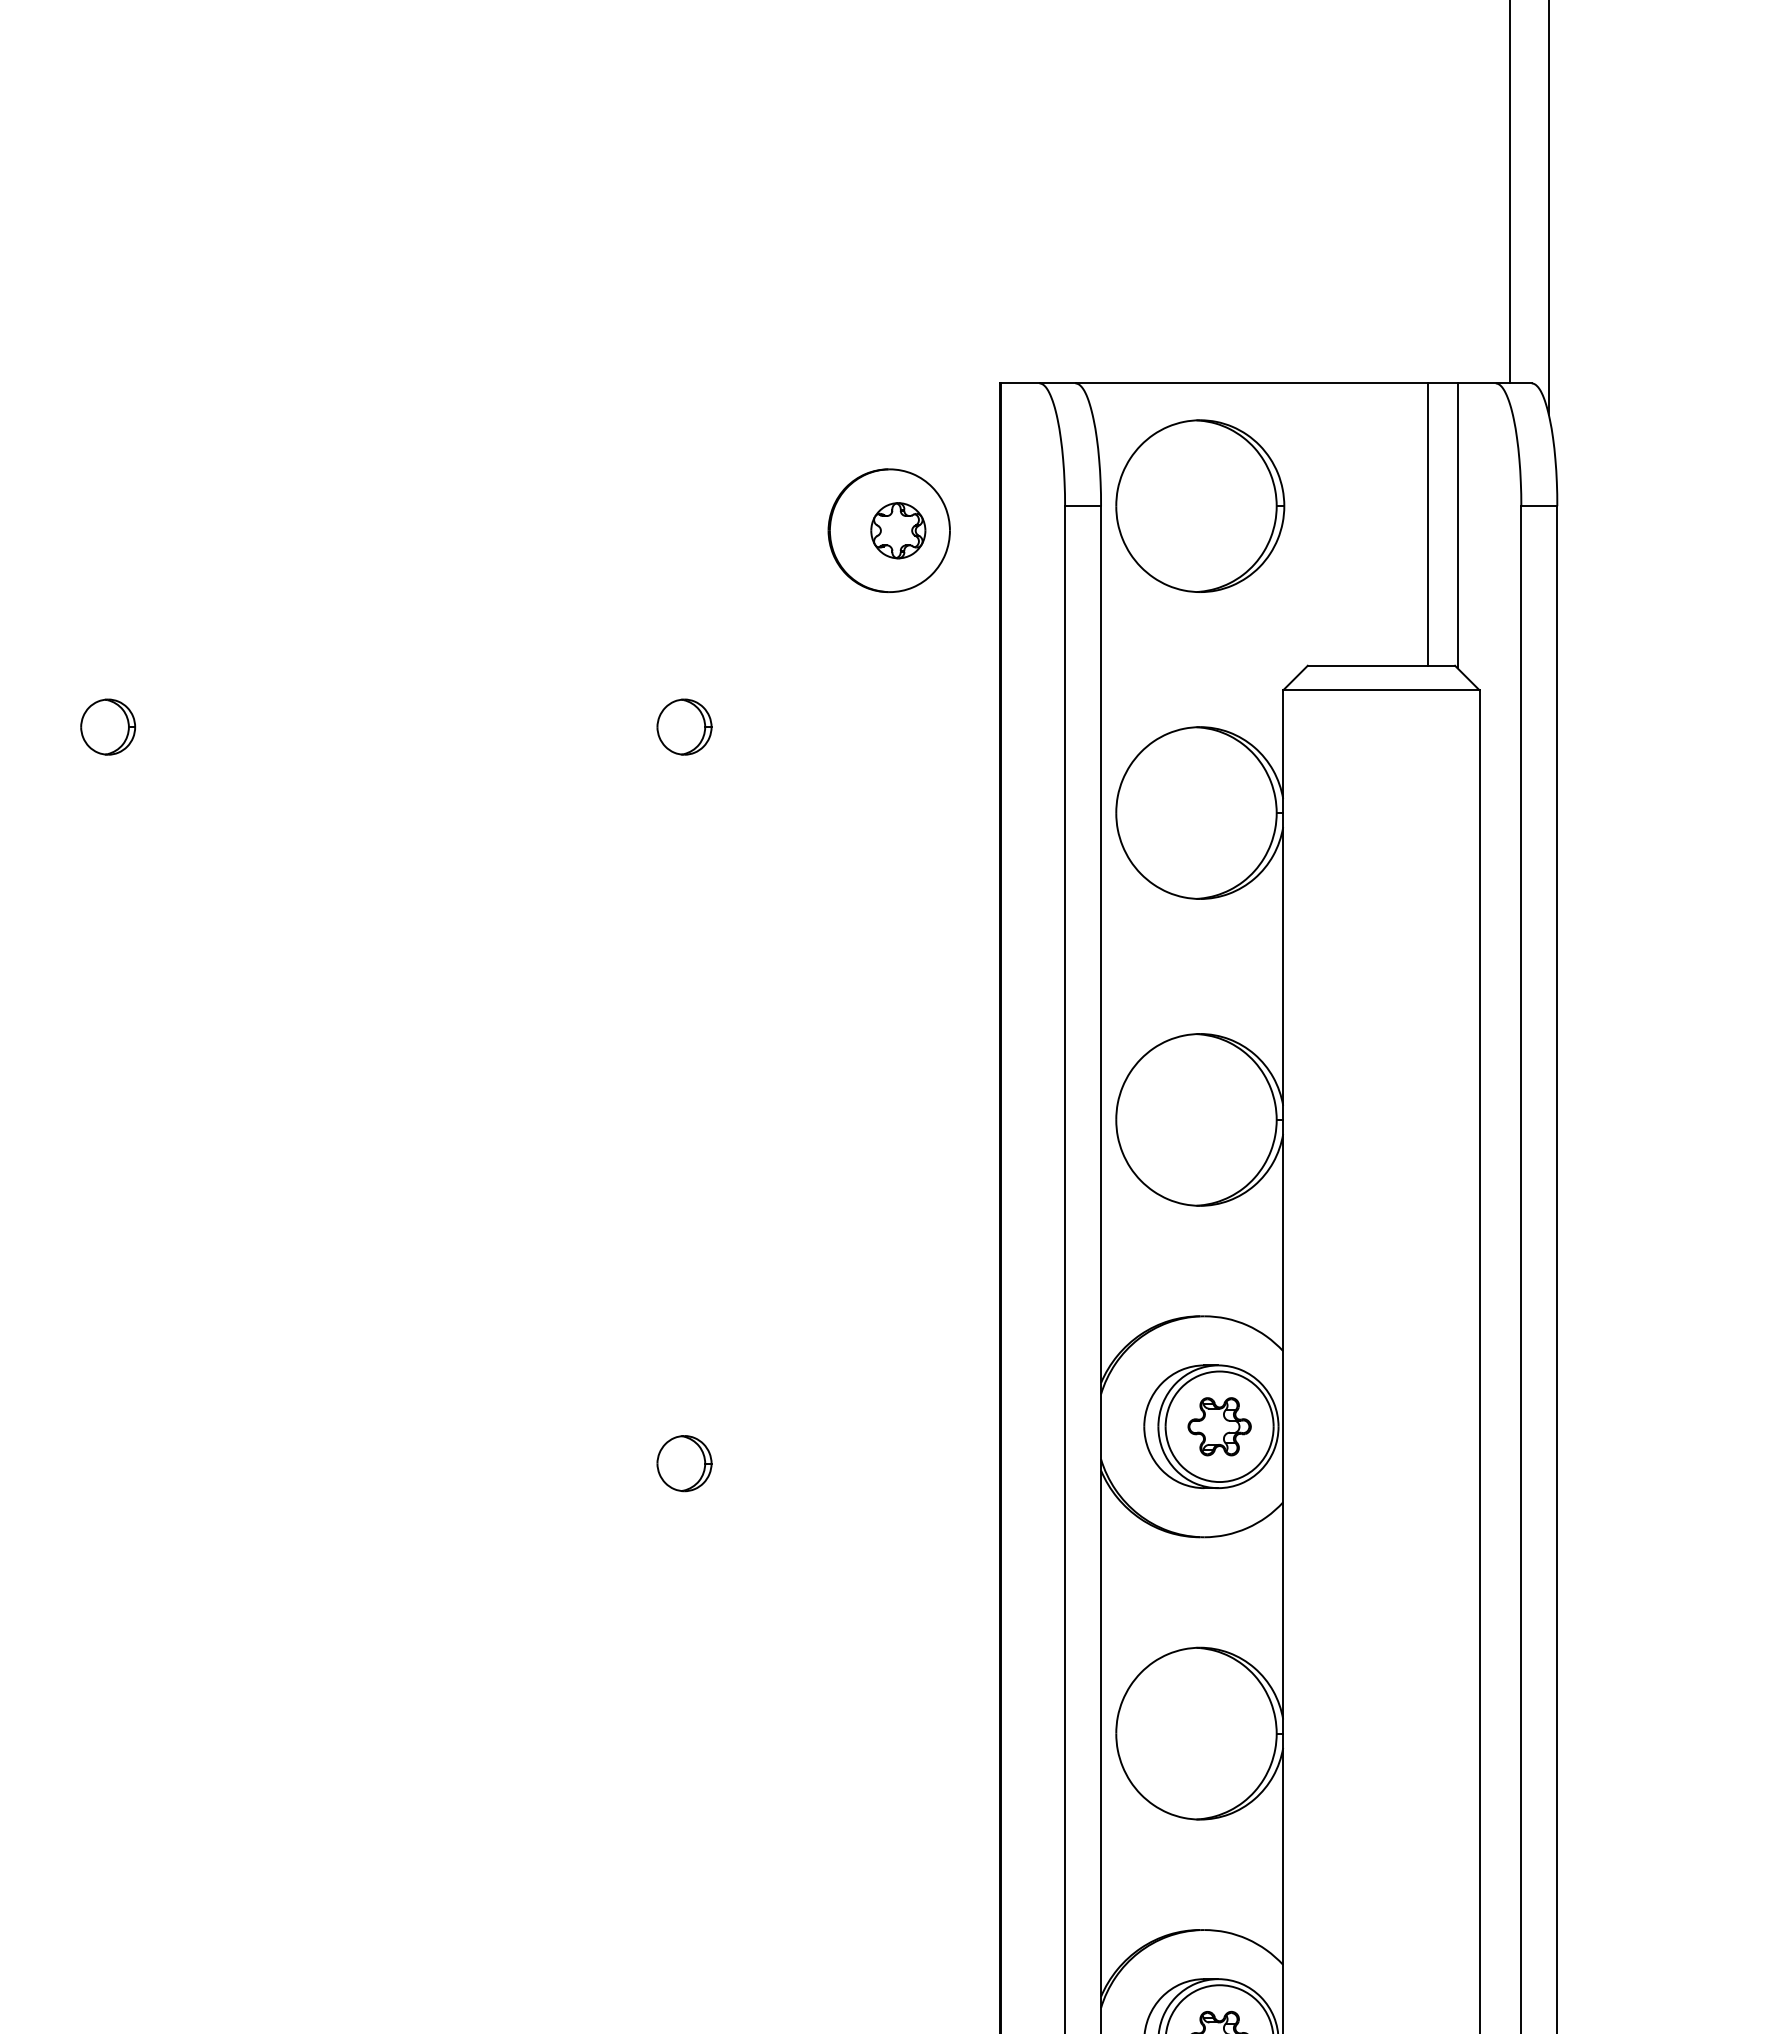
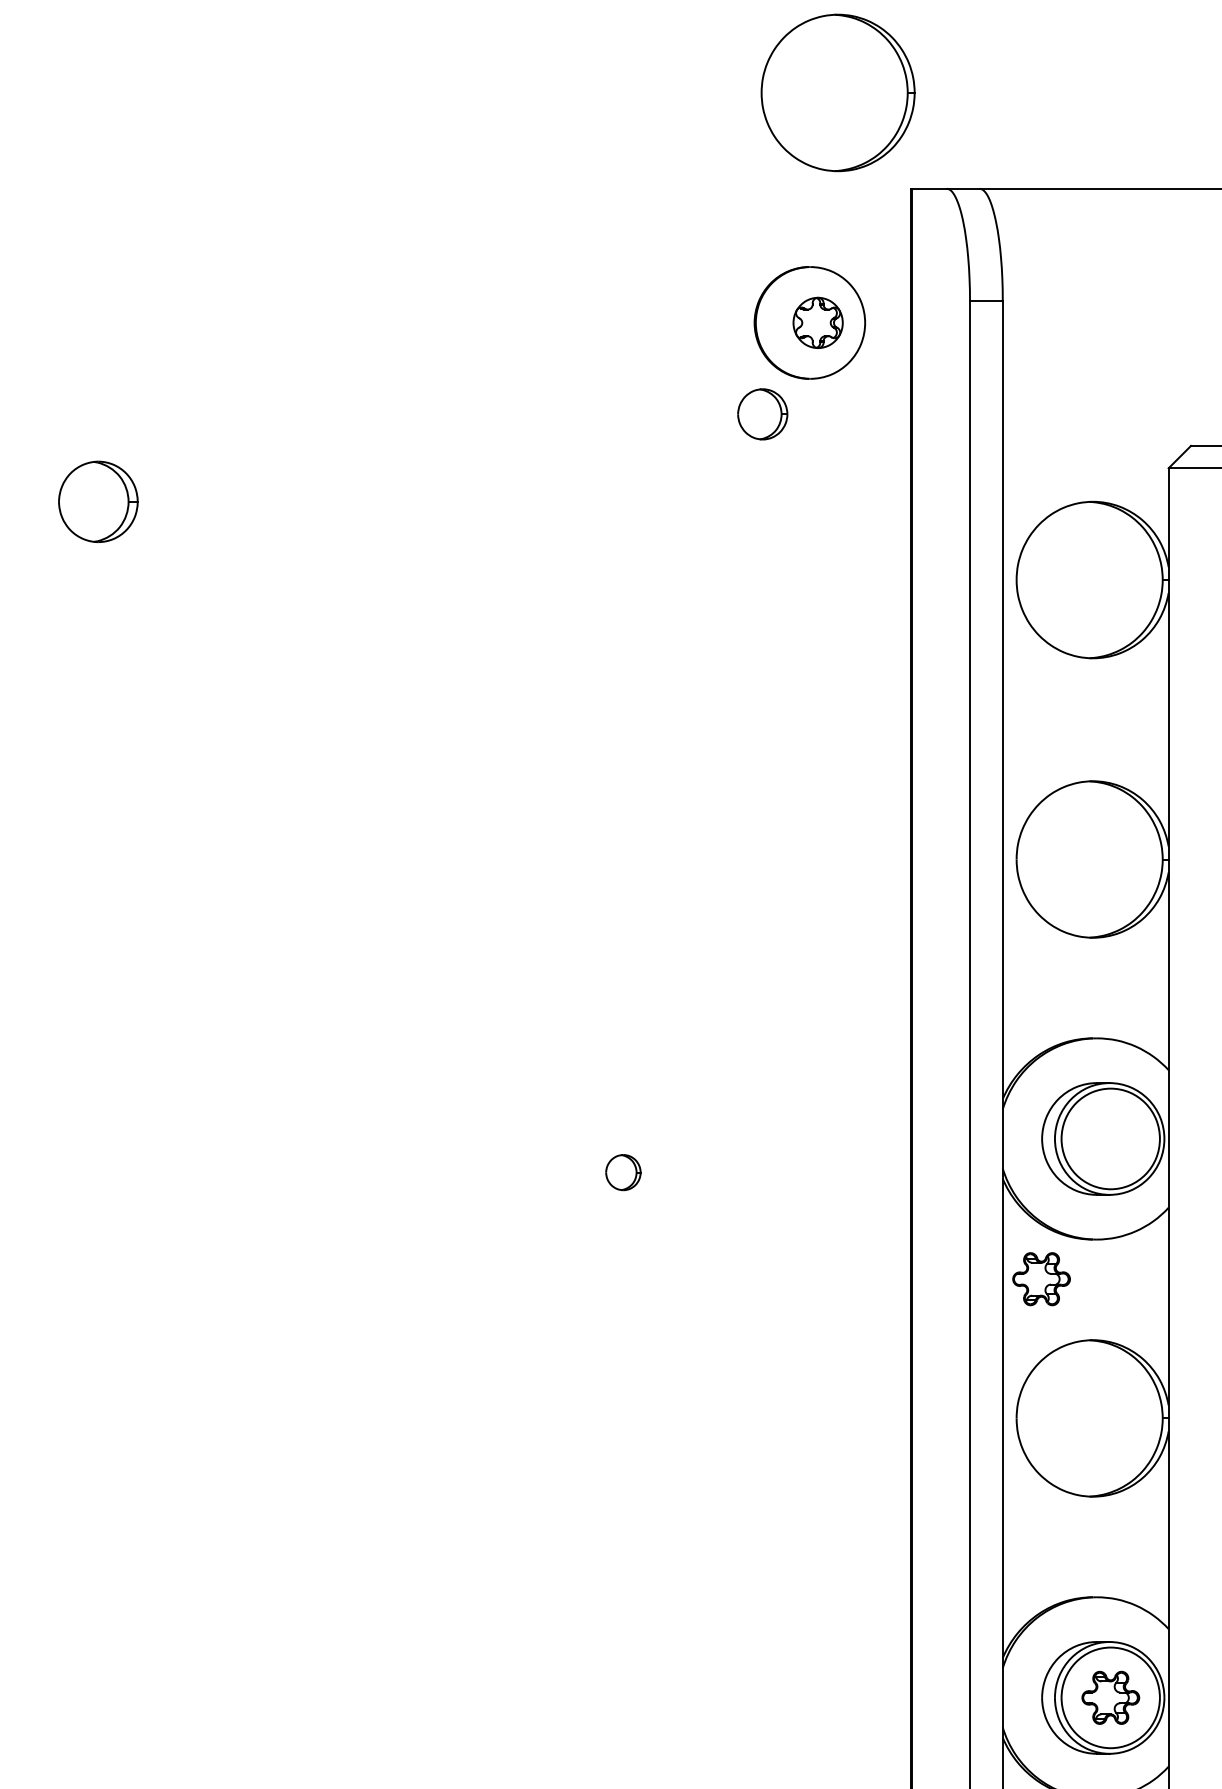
part: (1200, 505) -> (838, 92), moved
part: (108, 726) -> (98, 501), size x1.6
part: (684, 726) -> (762, 413), moved
part: (1219, 1426) -> (1041, 1278), moved
part: (684, 1463) -> (623, 1172), size x0.7

